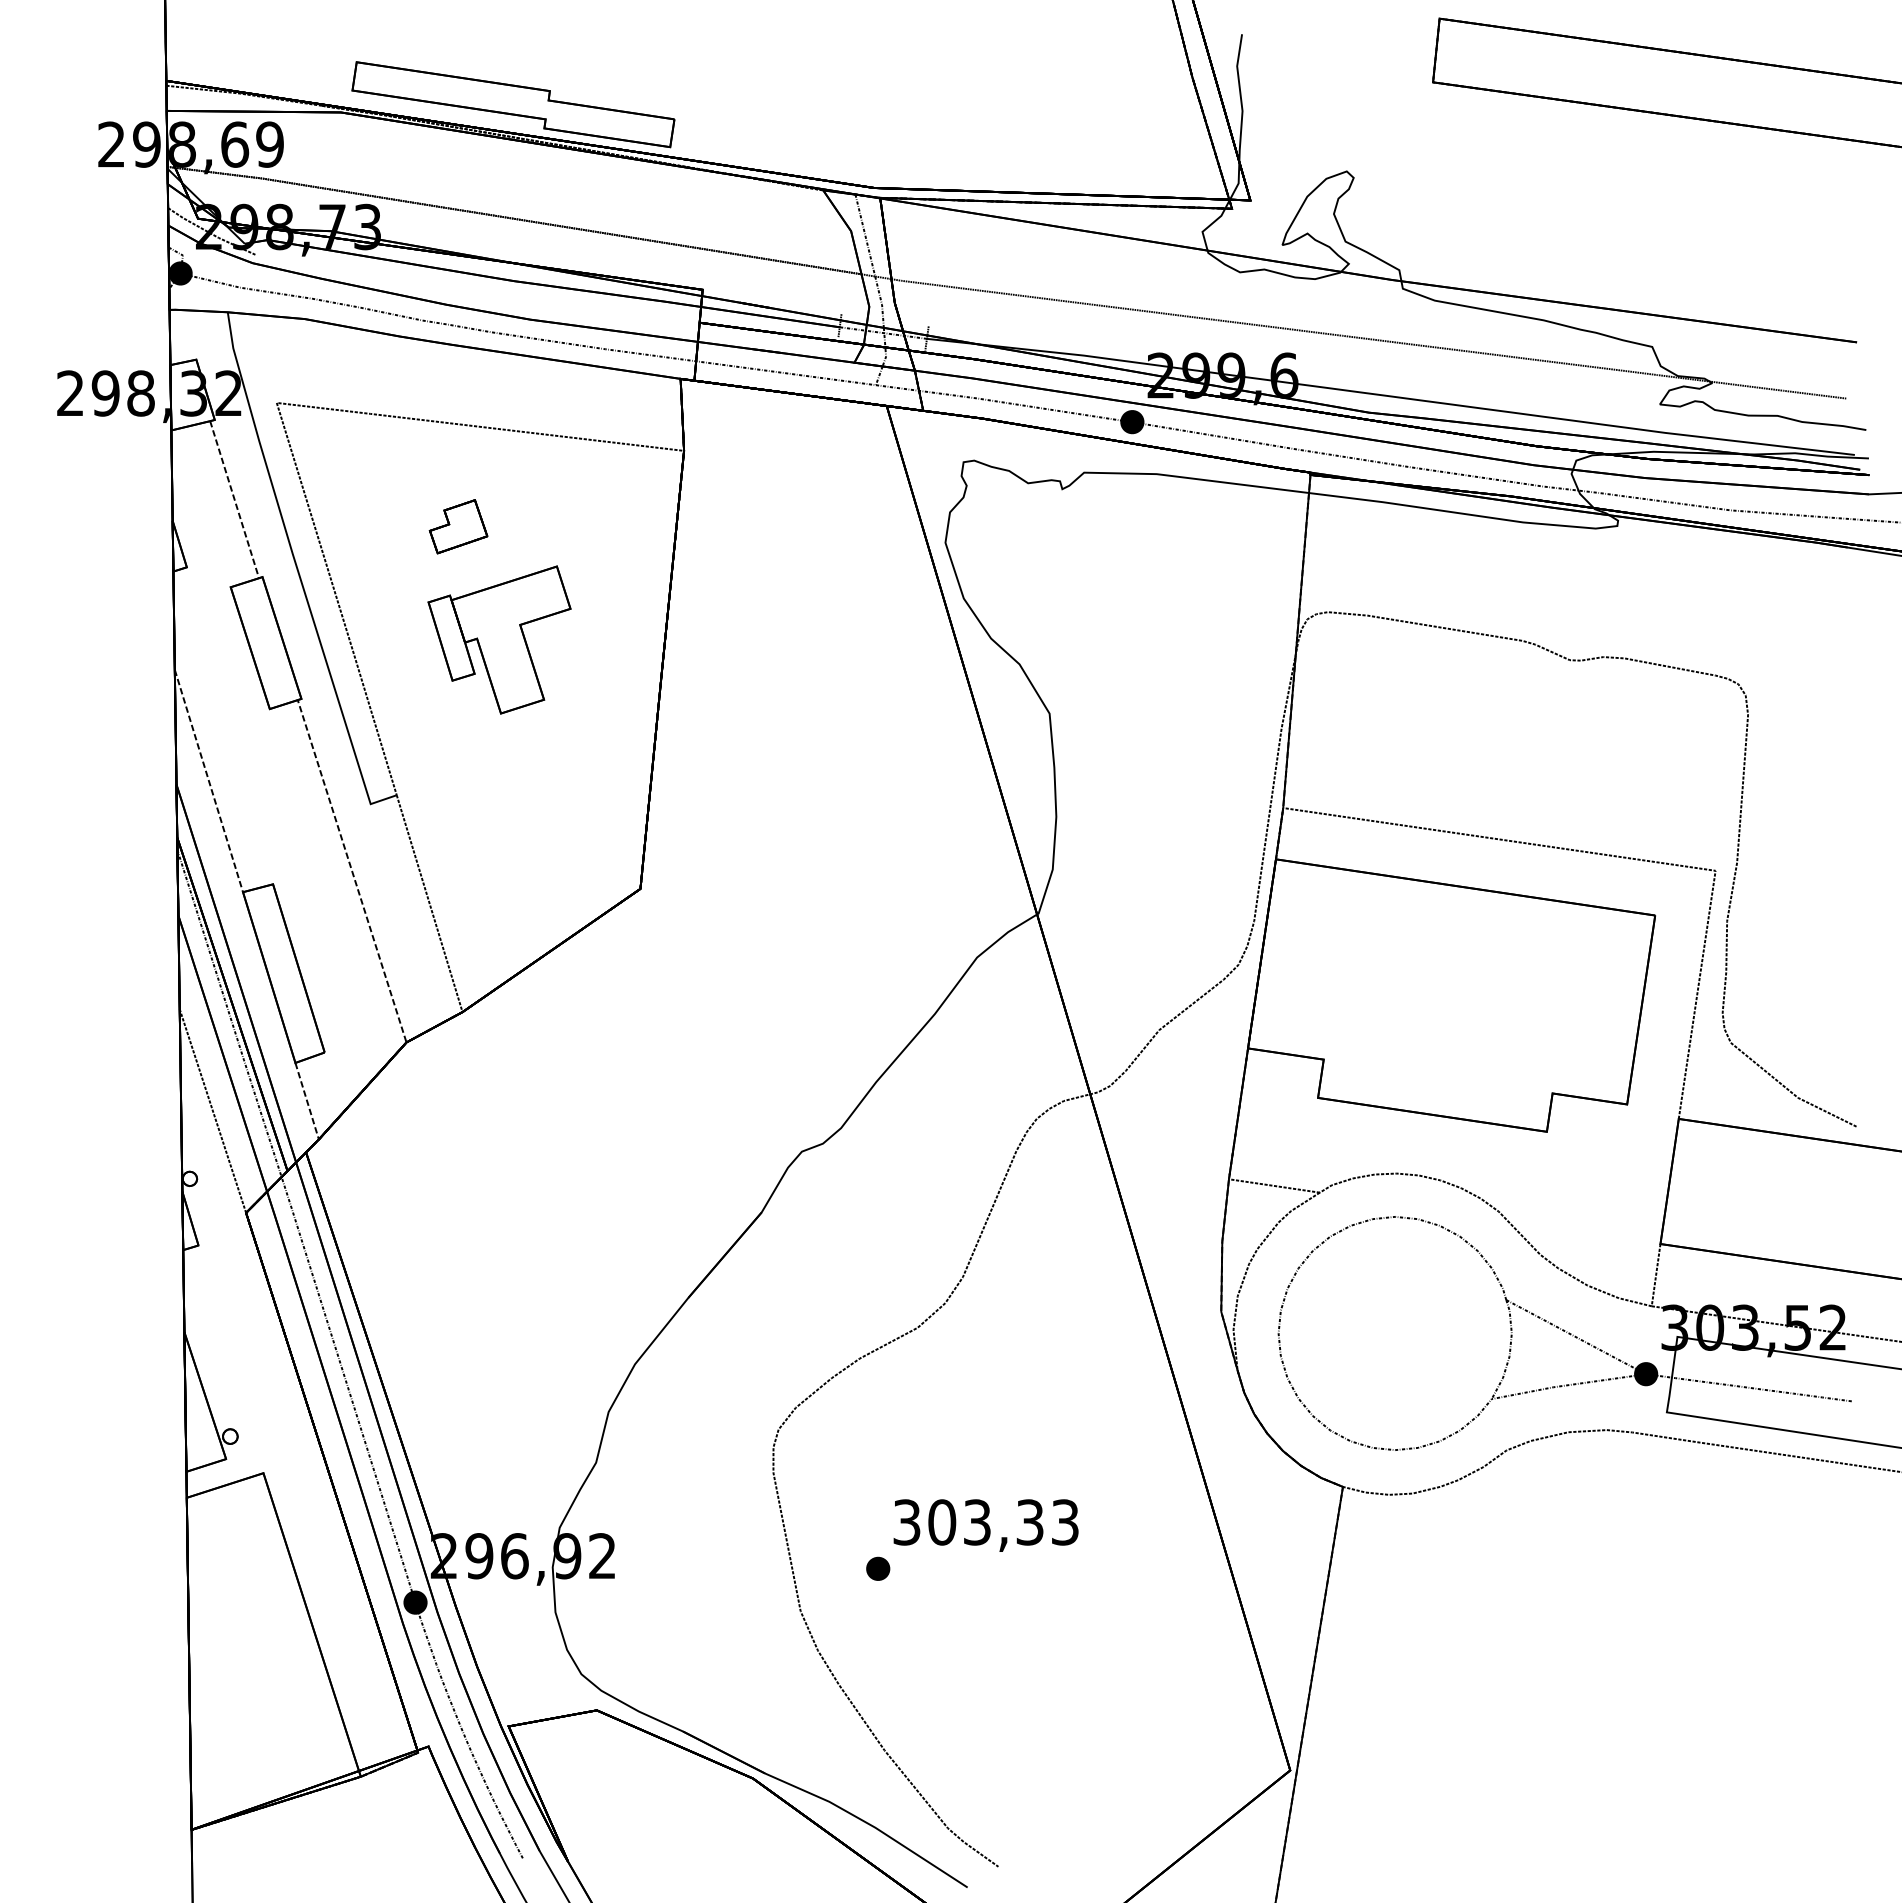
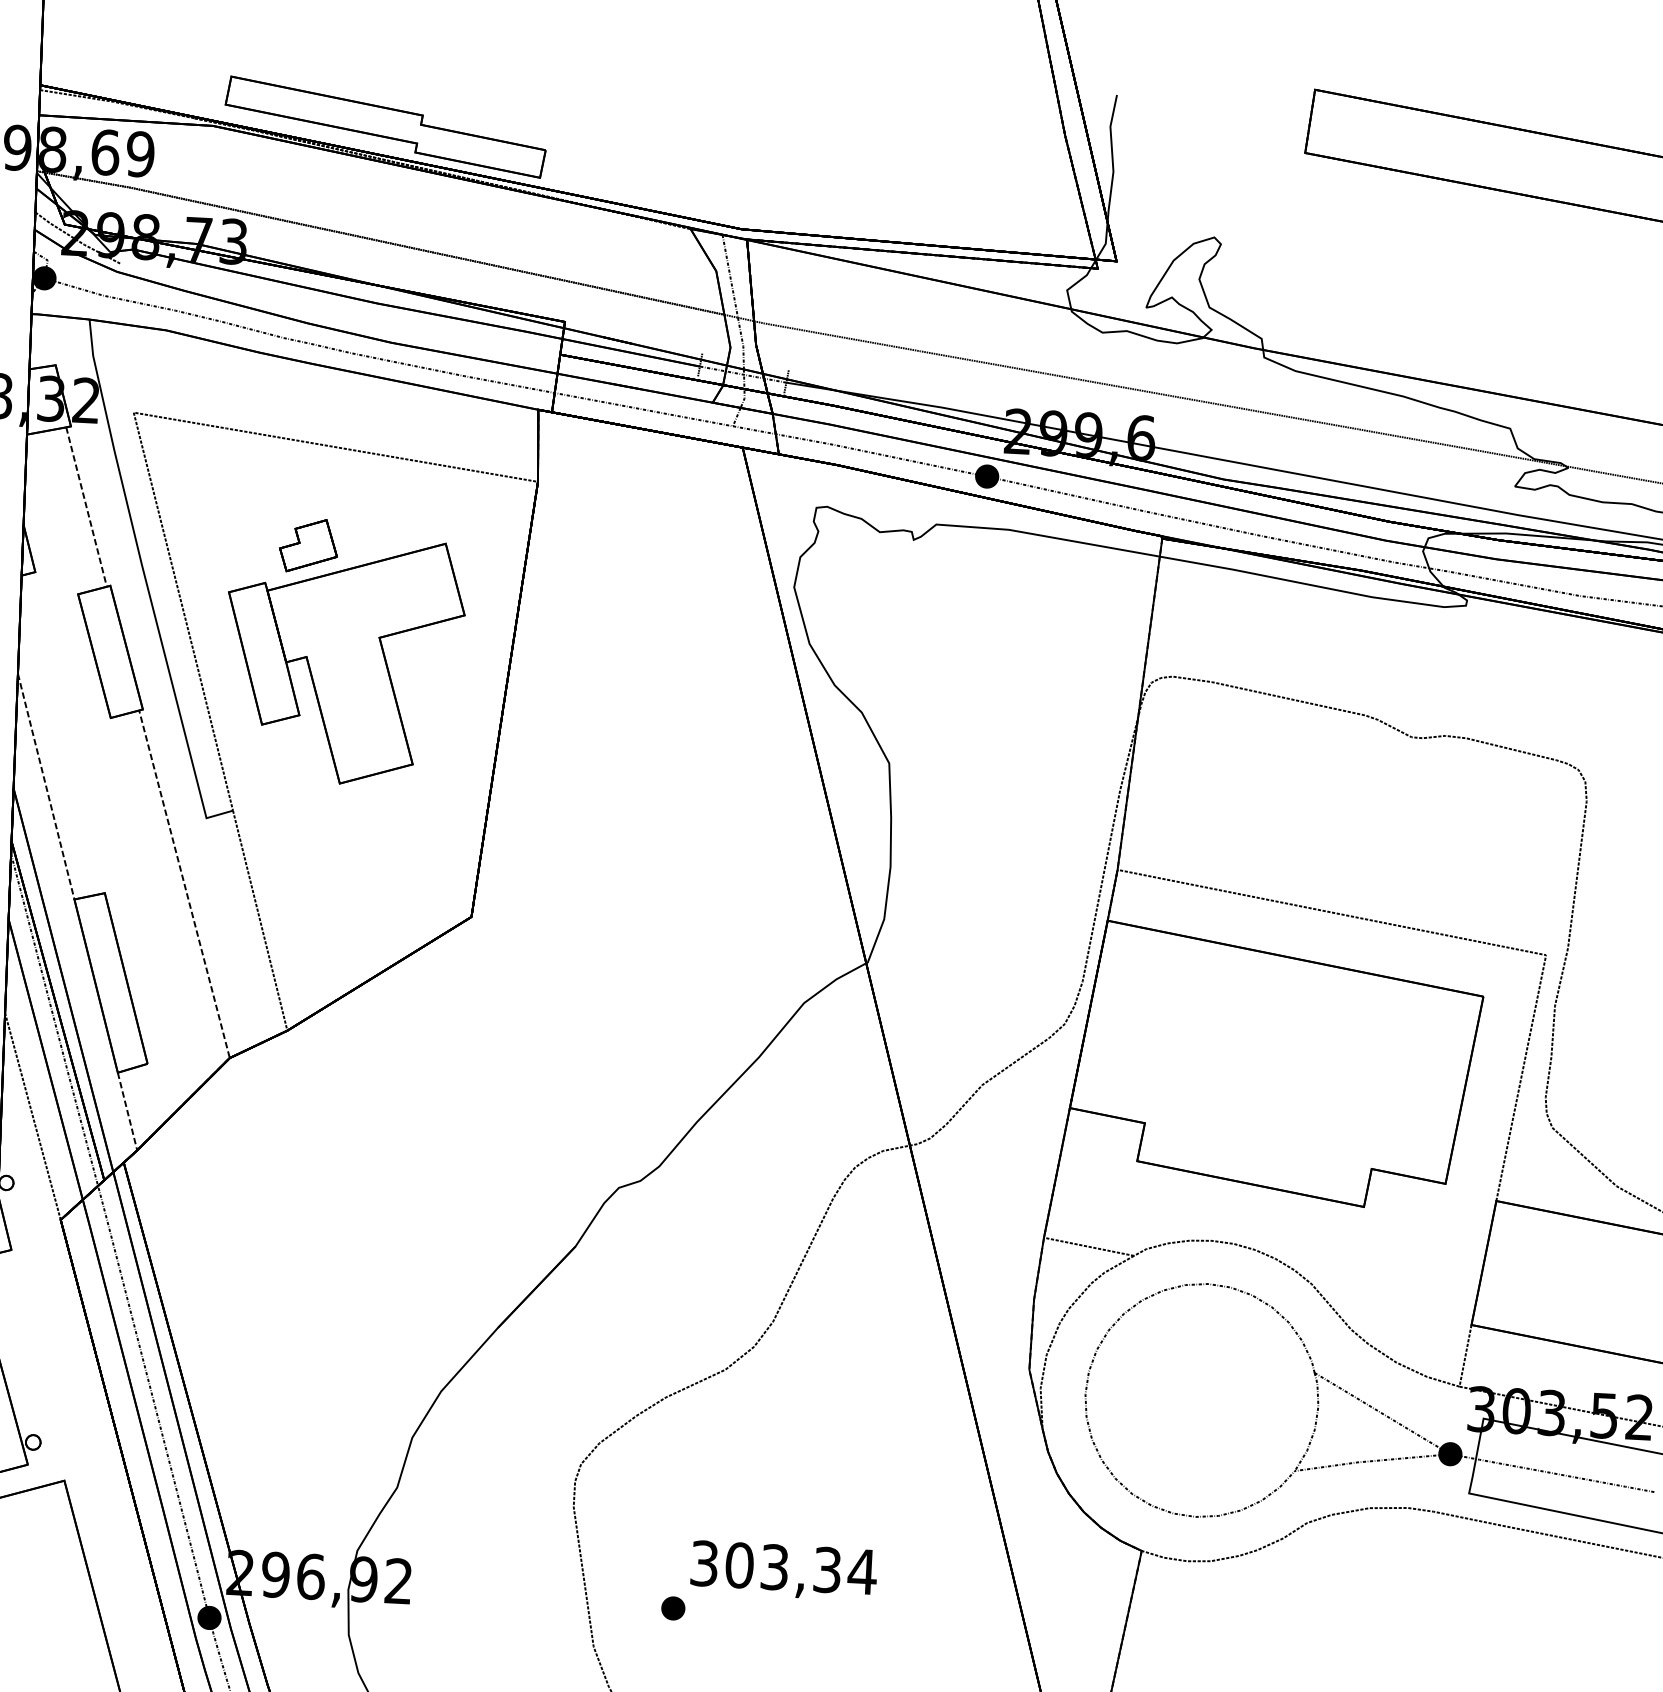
part: (499, 639) -> (343, 660), size x1.67
text: (1064, 1522) -> (861, 1571), 303,33 -> 303,34

